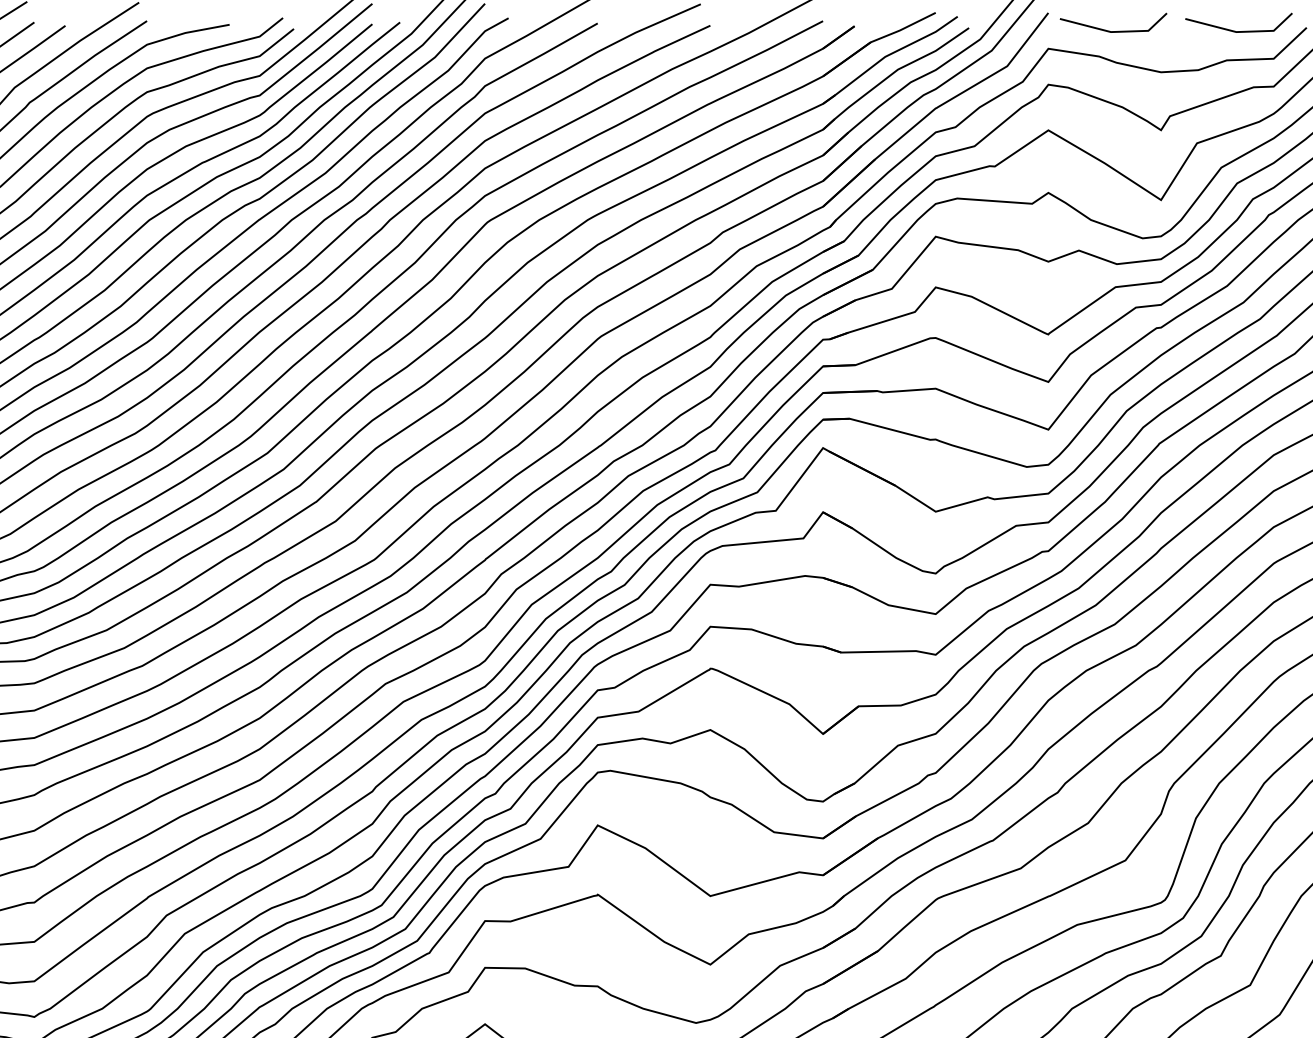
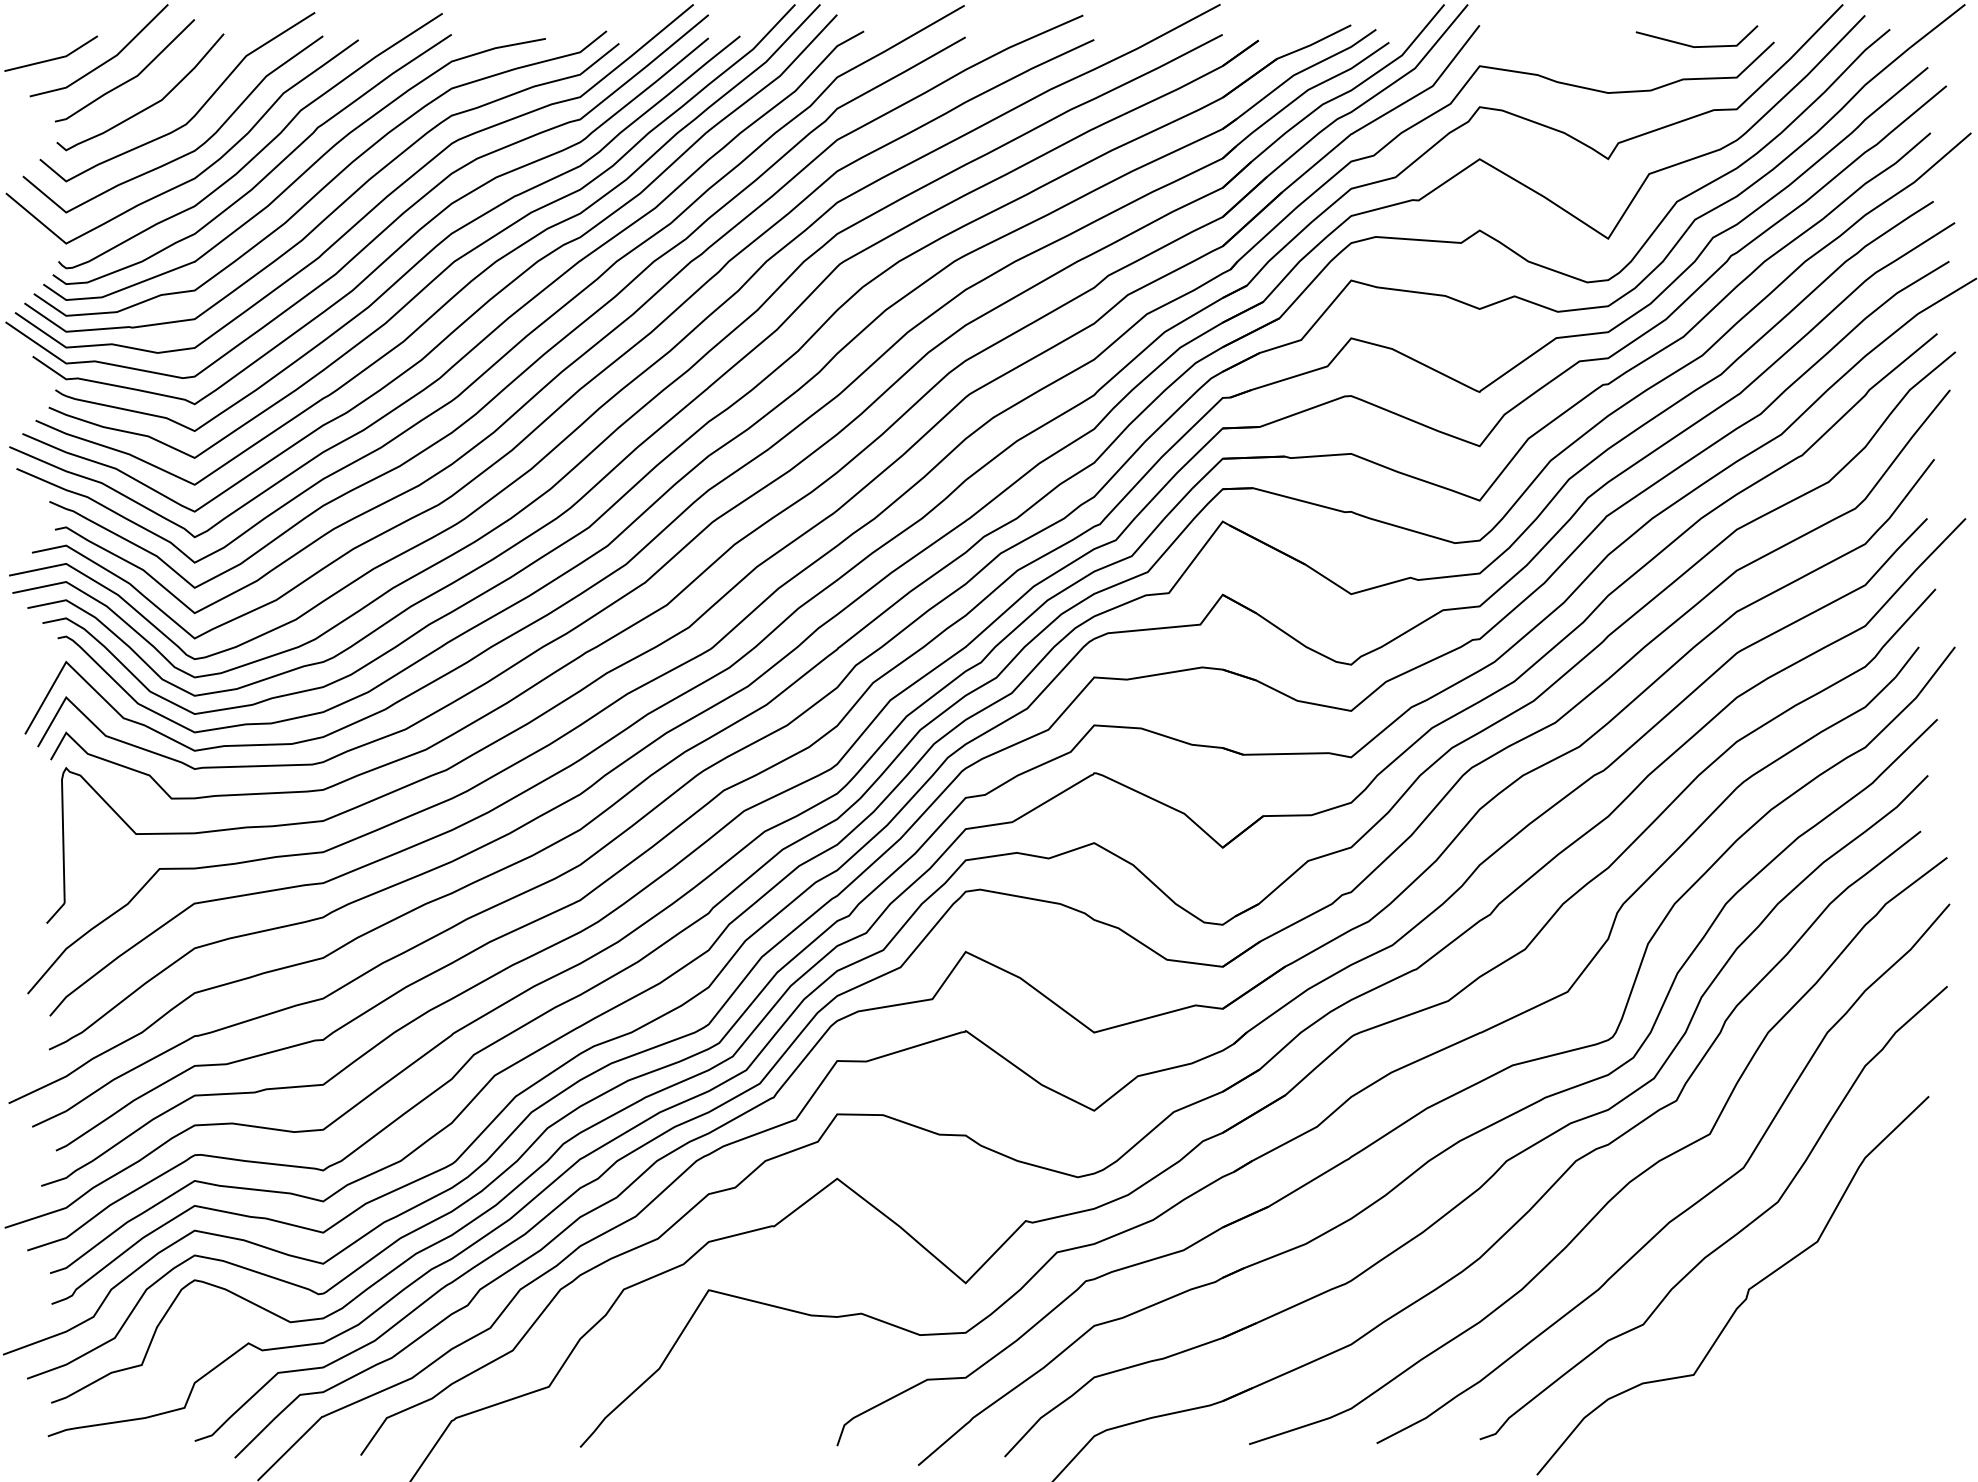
line: (1109, 30) -> (1549, 45), removed

